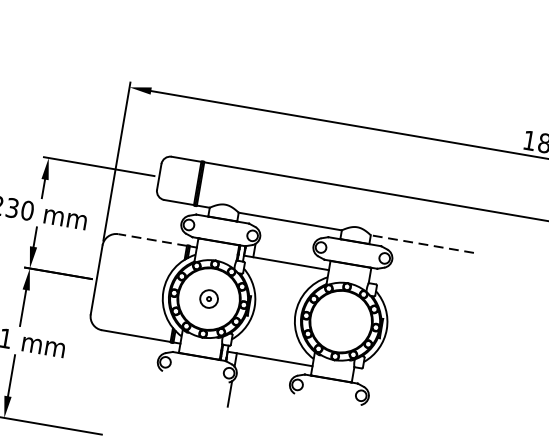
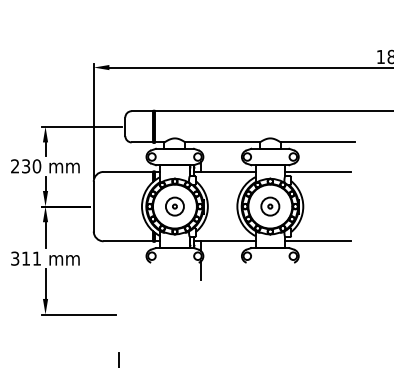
line: (153, 239) -> (128, 171), dashed -> solid
line: (421, 244) -> (317, 142), dashed -> solid
line: (414, 284) -> (317, 171), added
part: (208, 298) -> (174, 206), size x1.43
part: (341, 321) -> (270, 206), added
line: (398, 381) -> (317, 241), added

